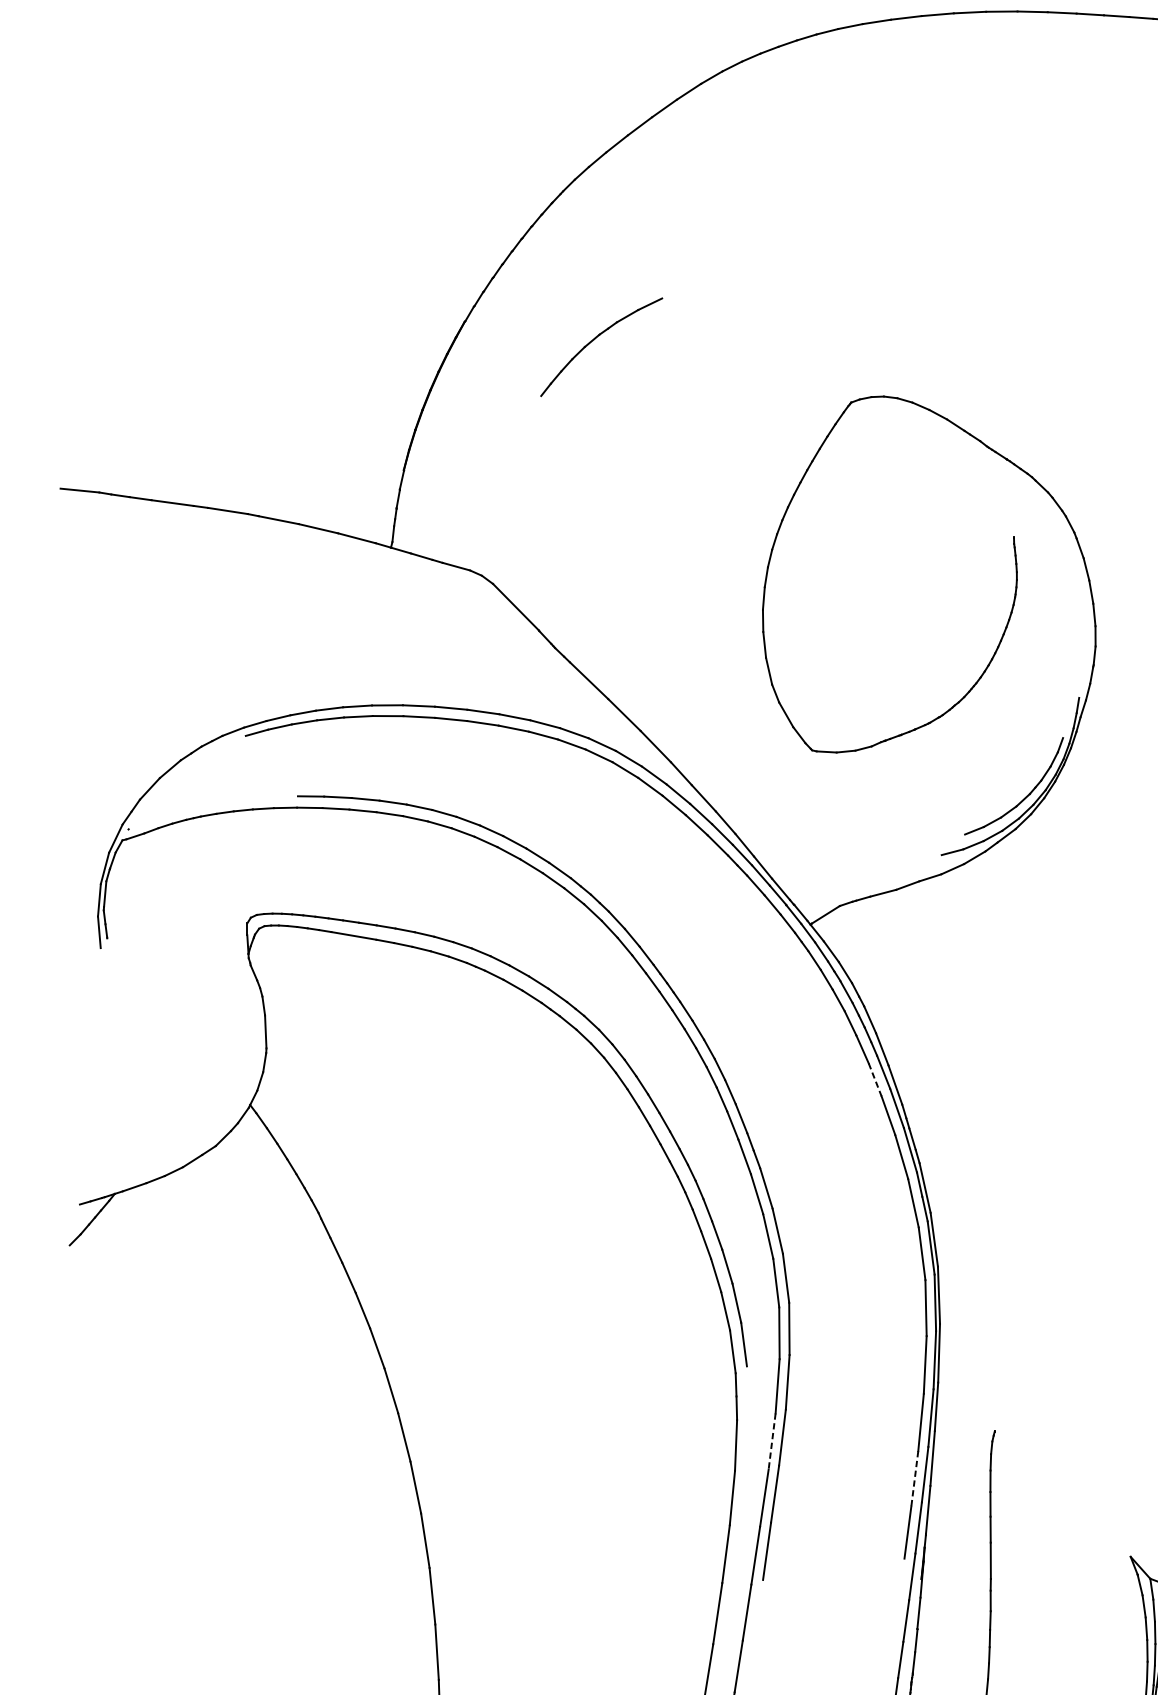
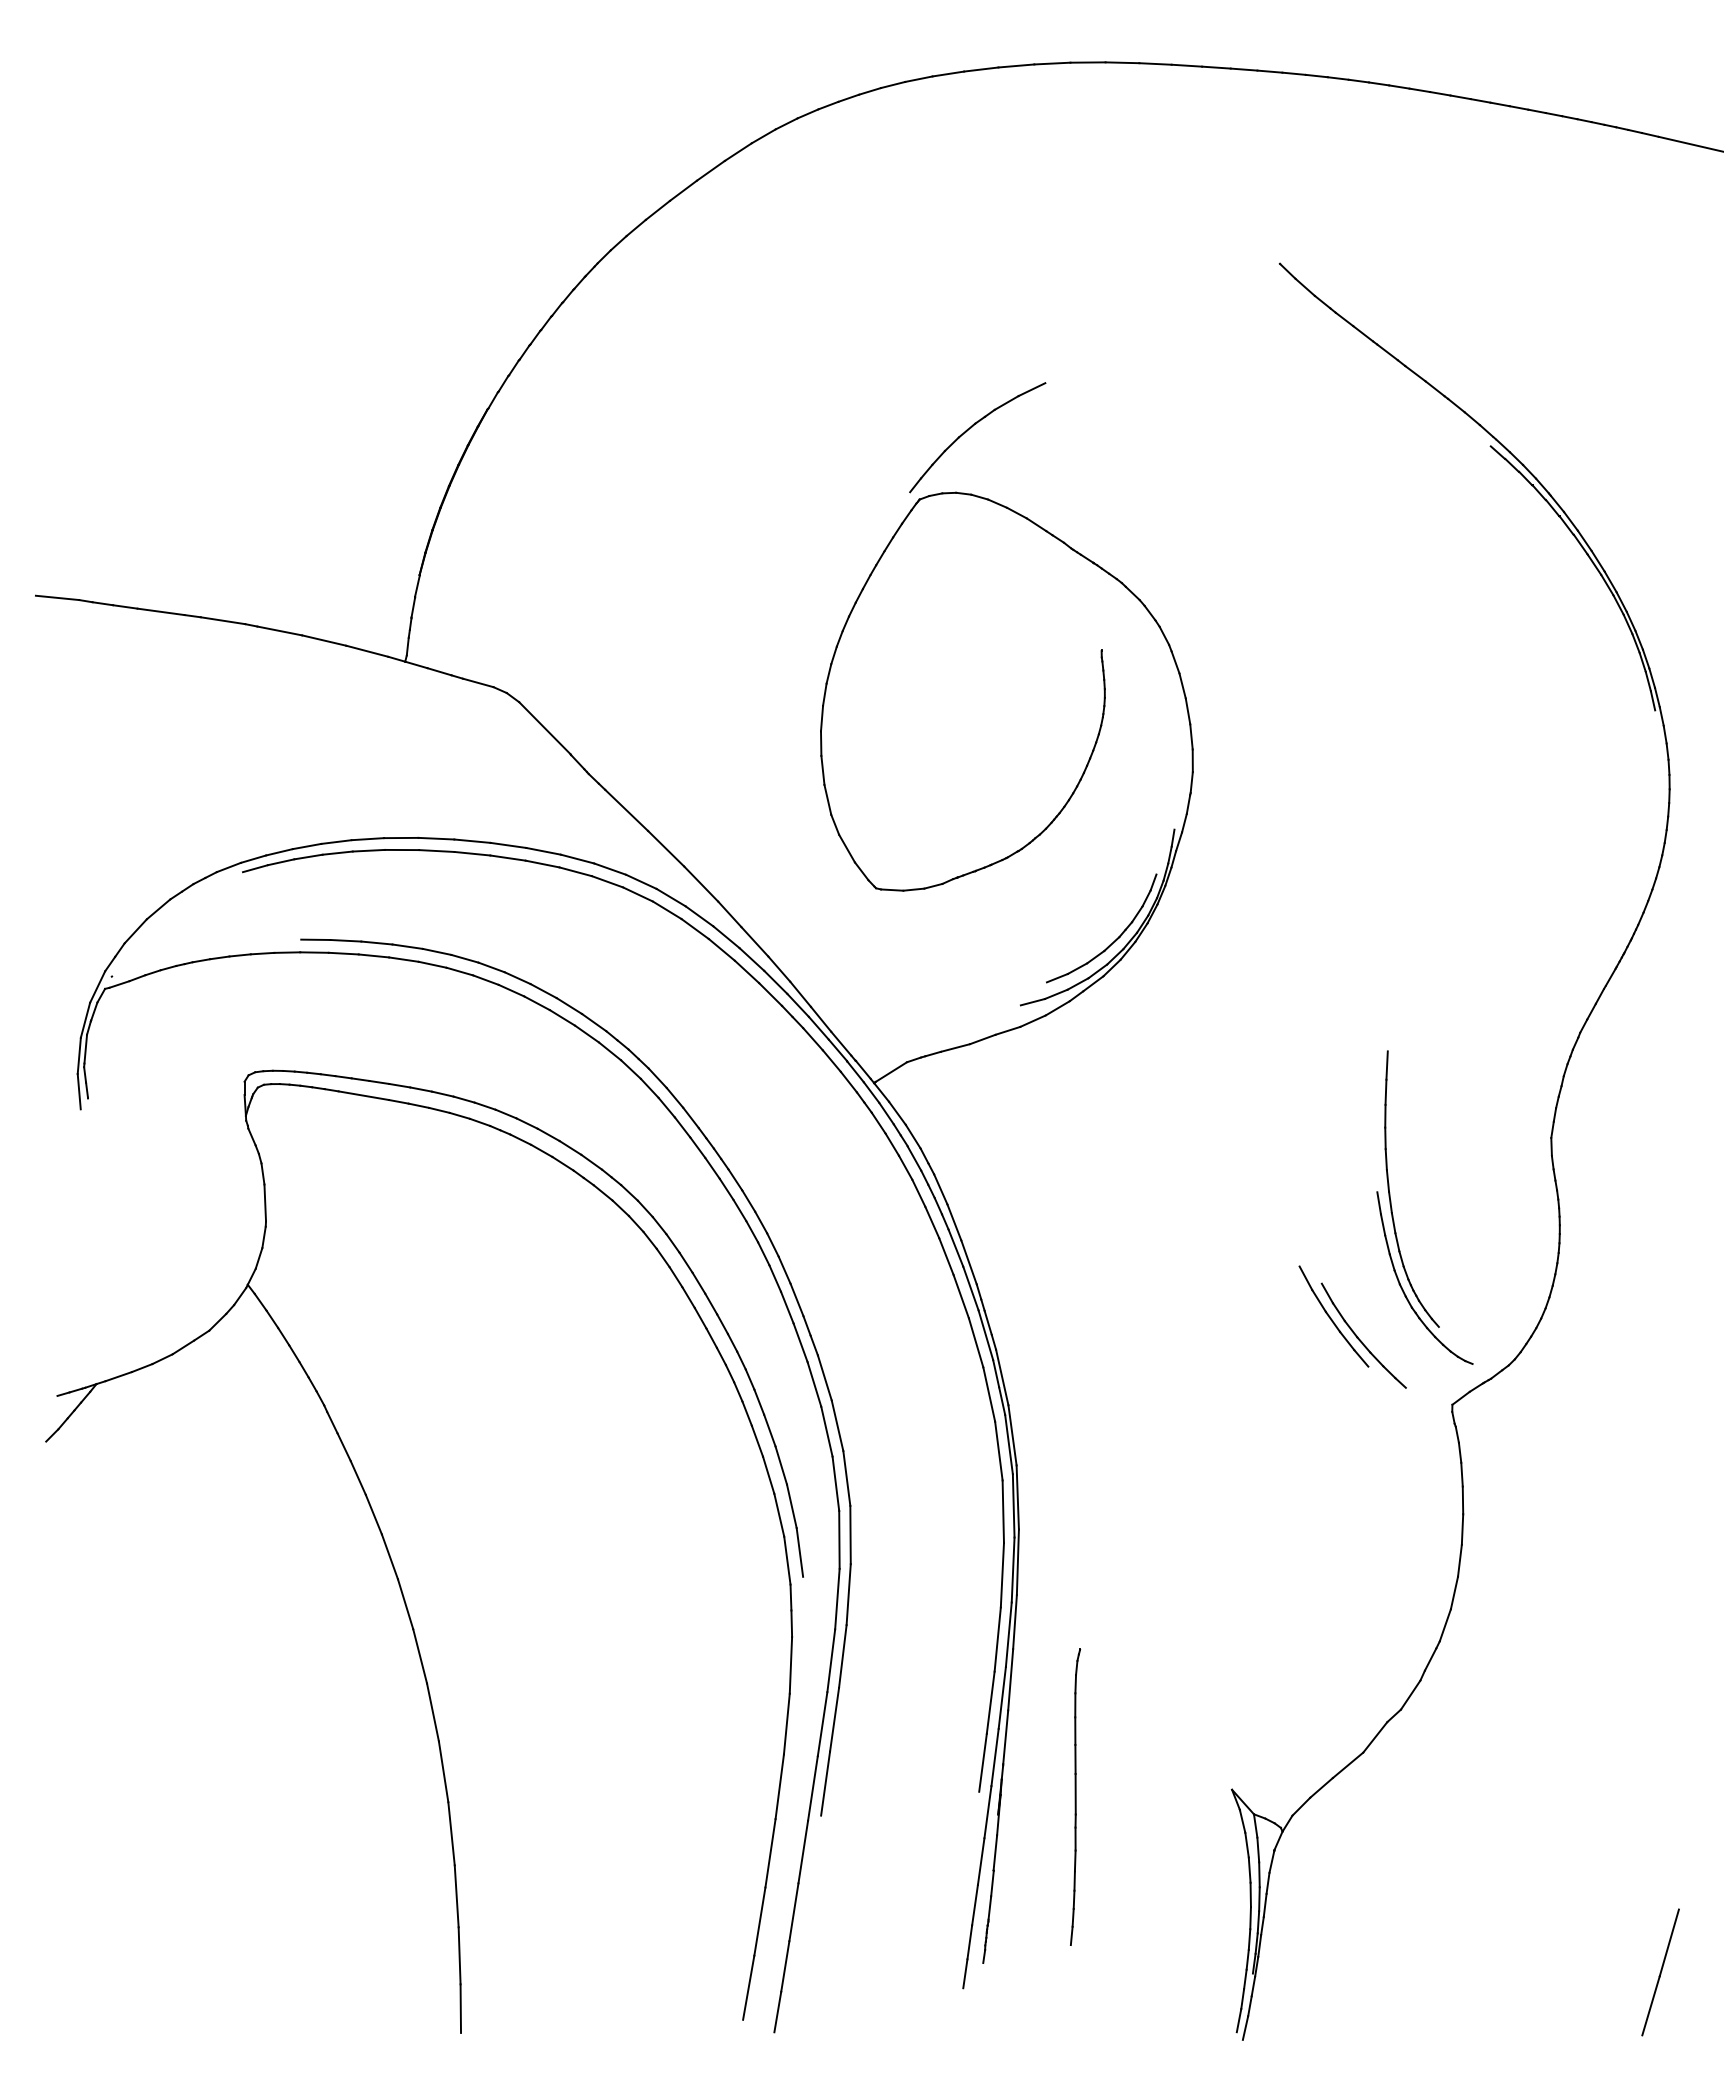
part: (596, 339) -> (971, 428), moved
line: (875, 1079) -> (946, 1256), dashed -> solid
line: (772, 1441) -> (831, 1660), dashed -> solid
line: (914, 1479) -> (990, 1703), dashed -> solid

